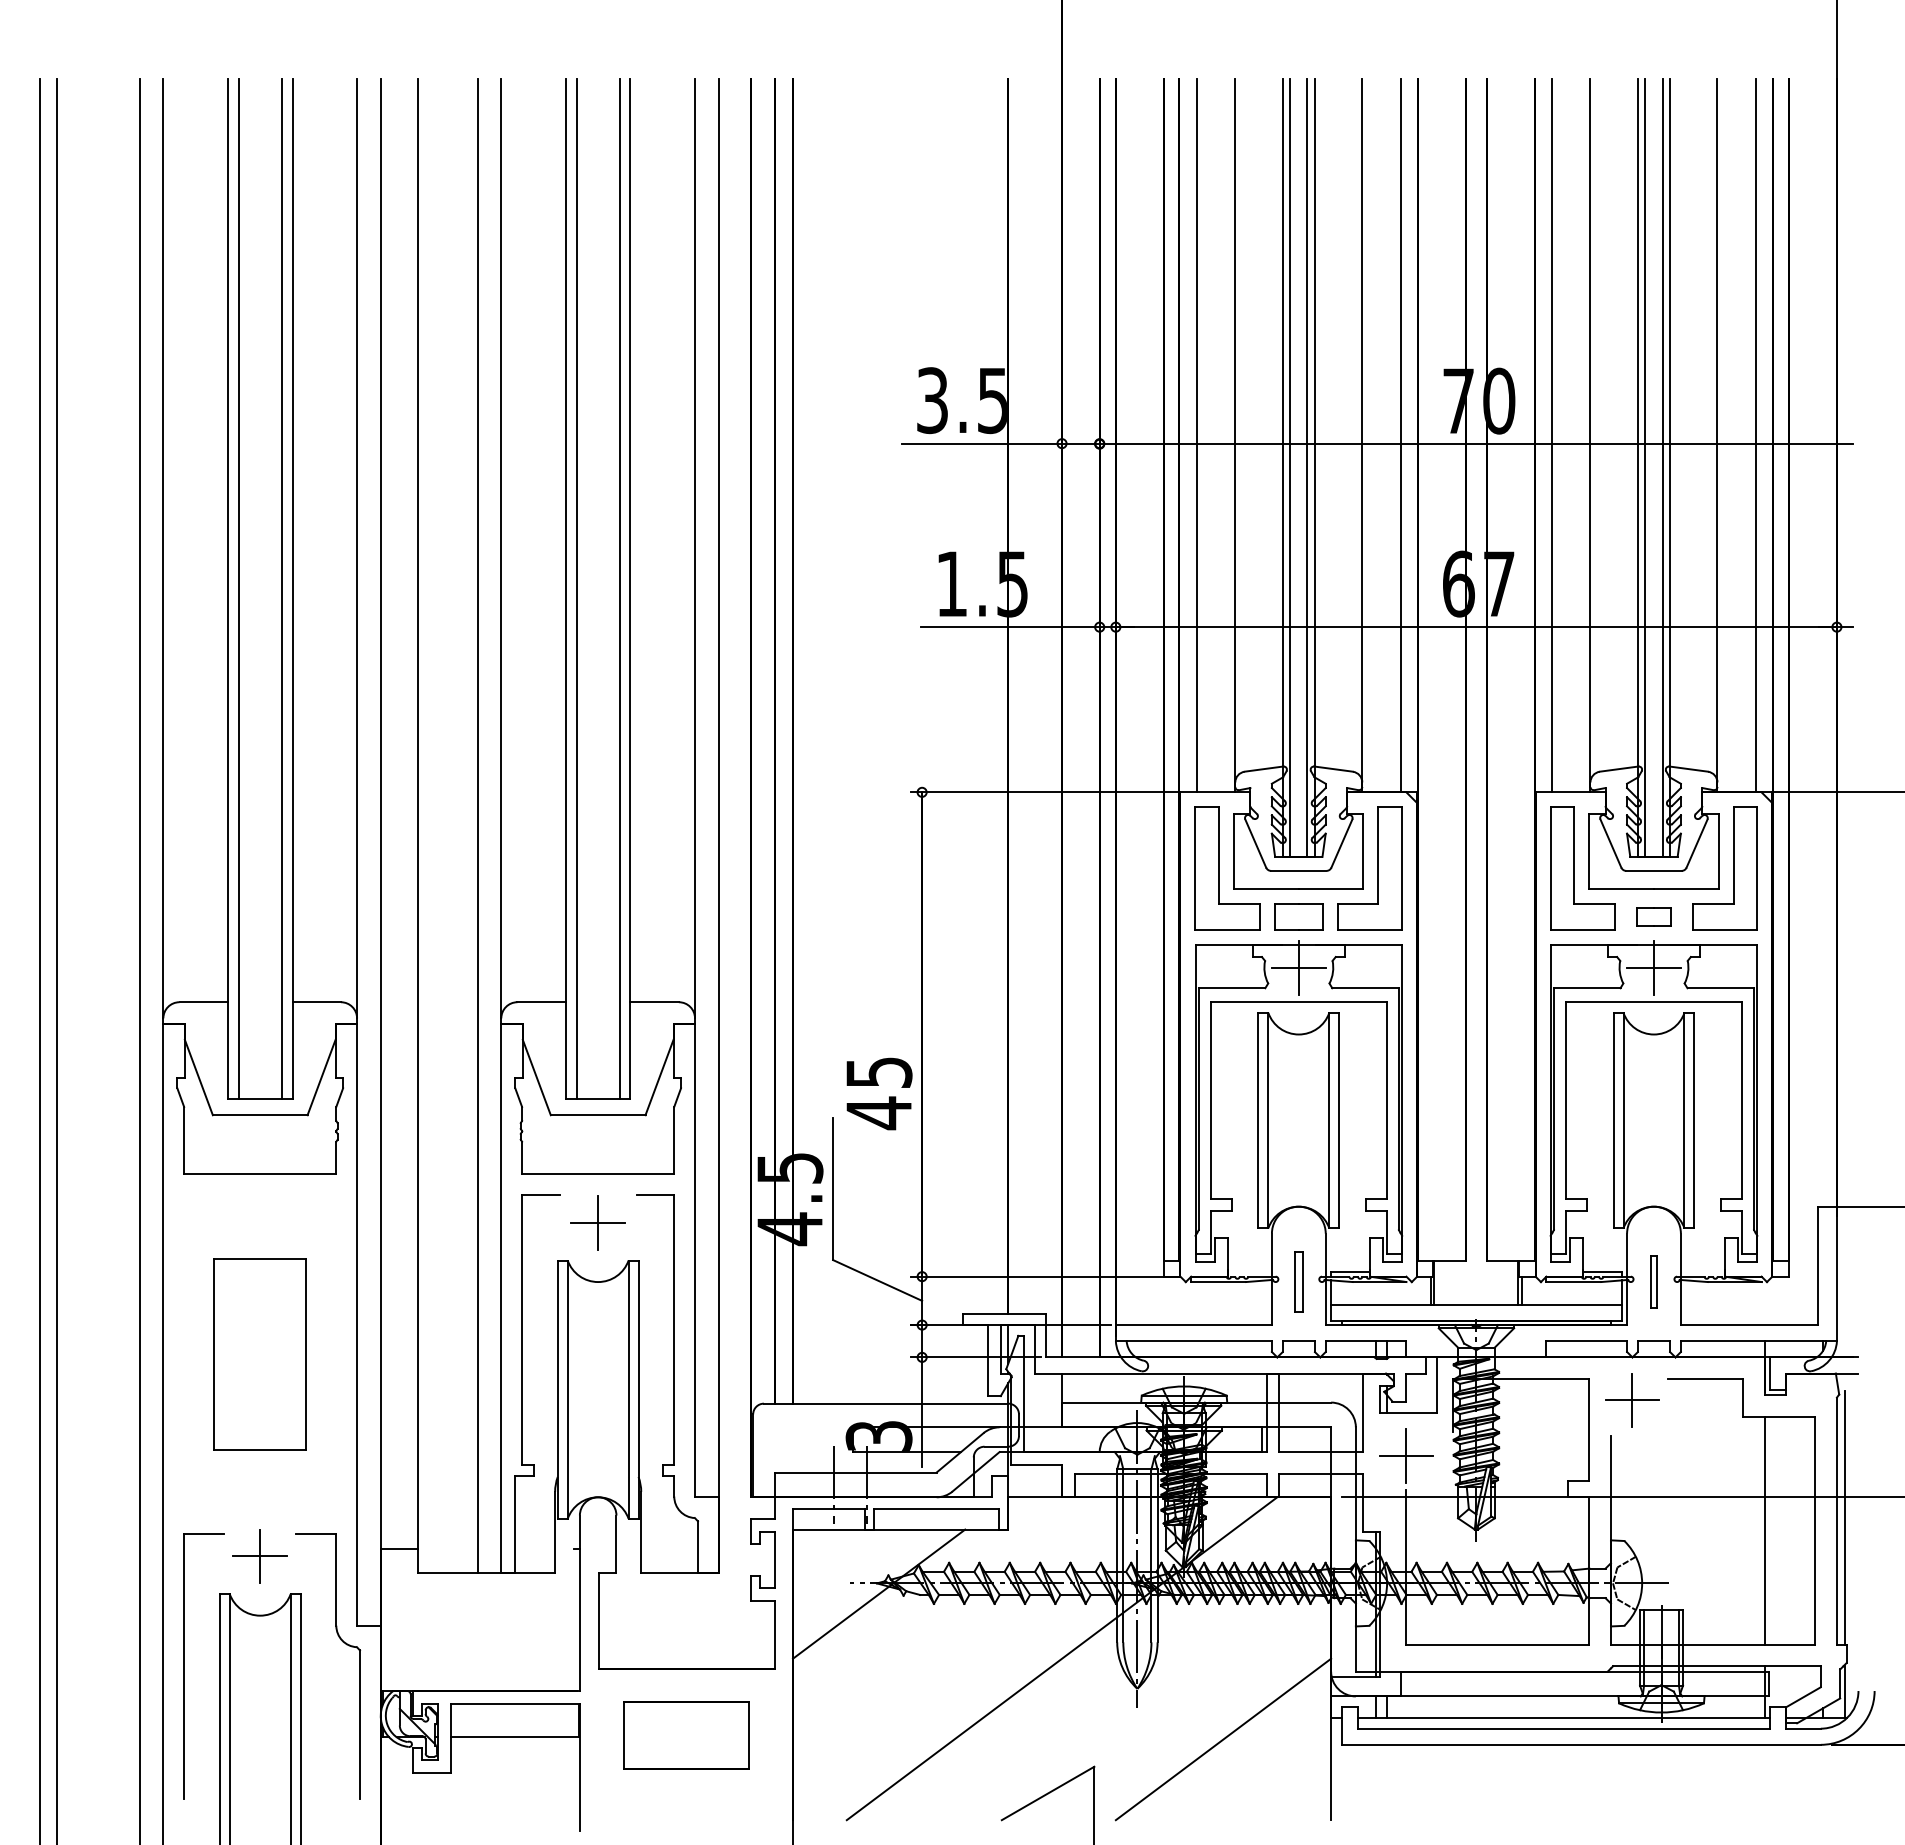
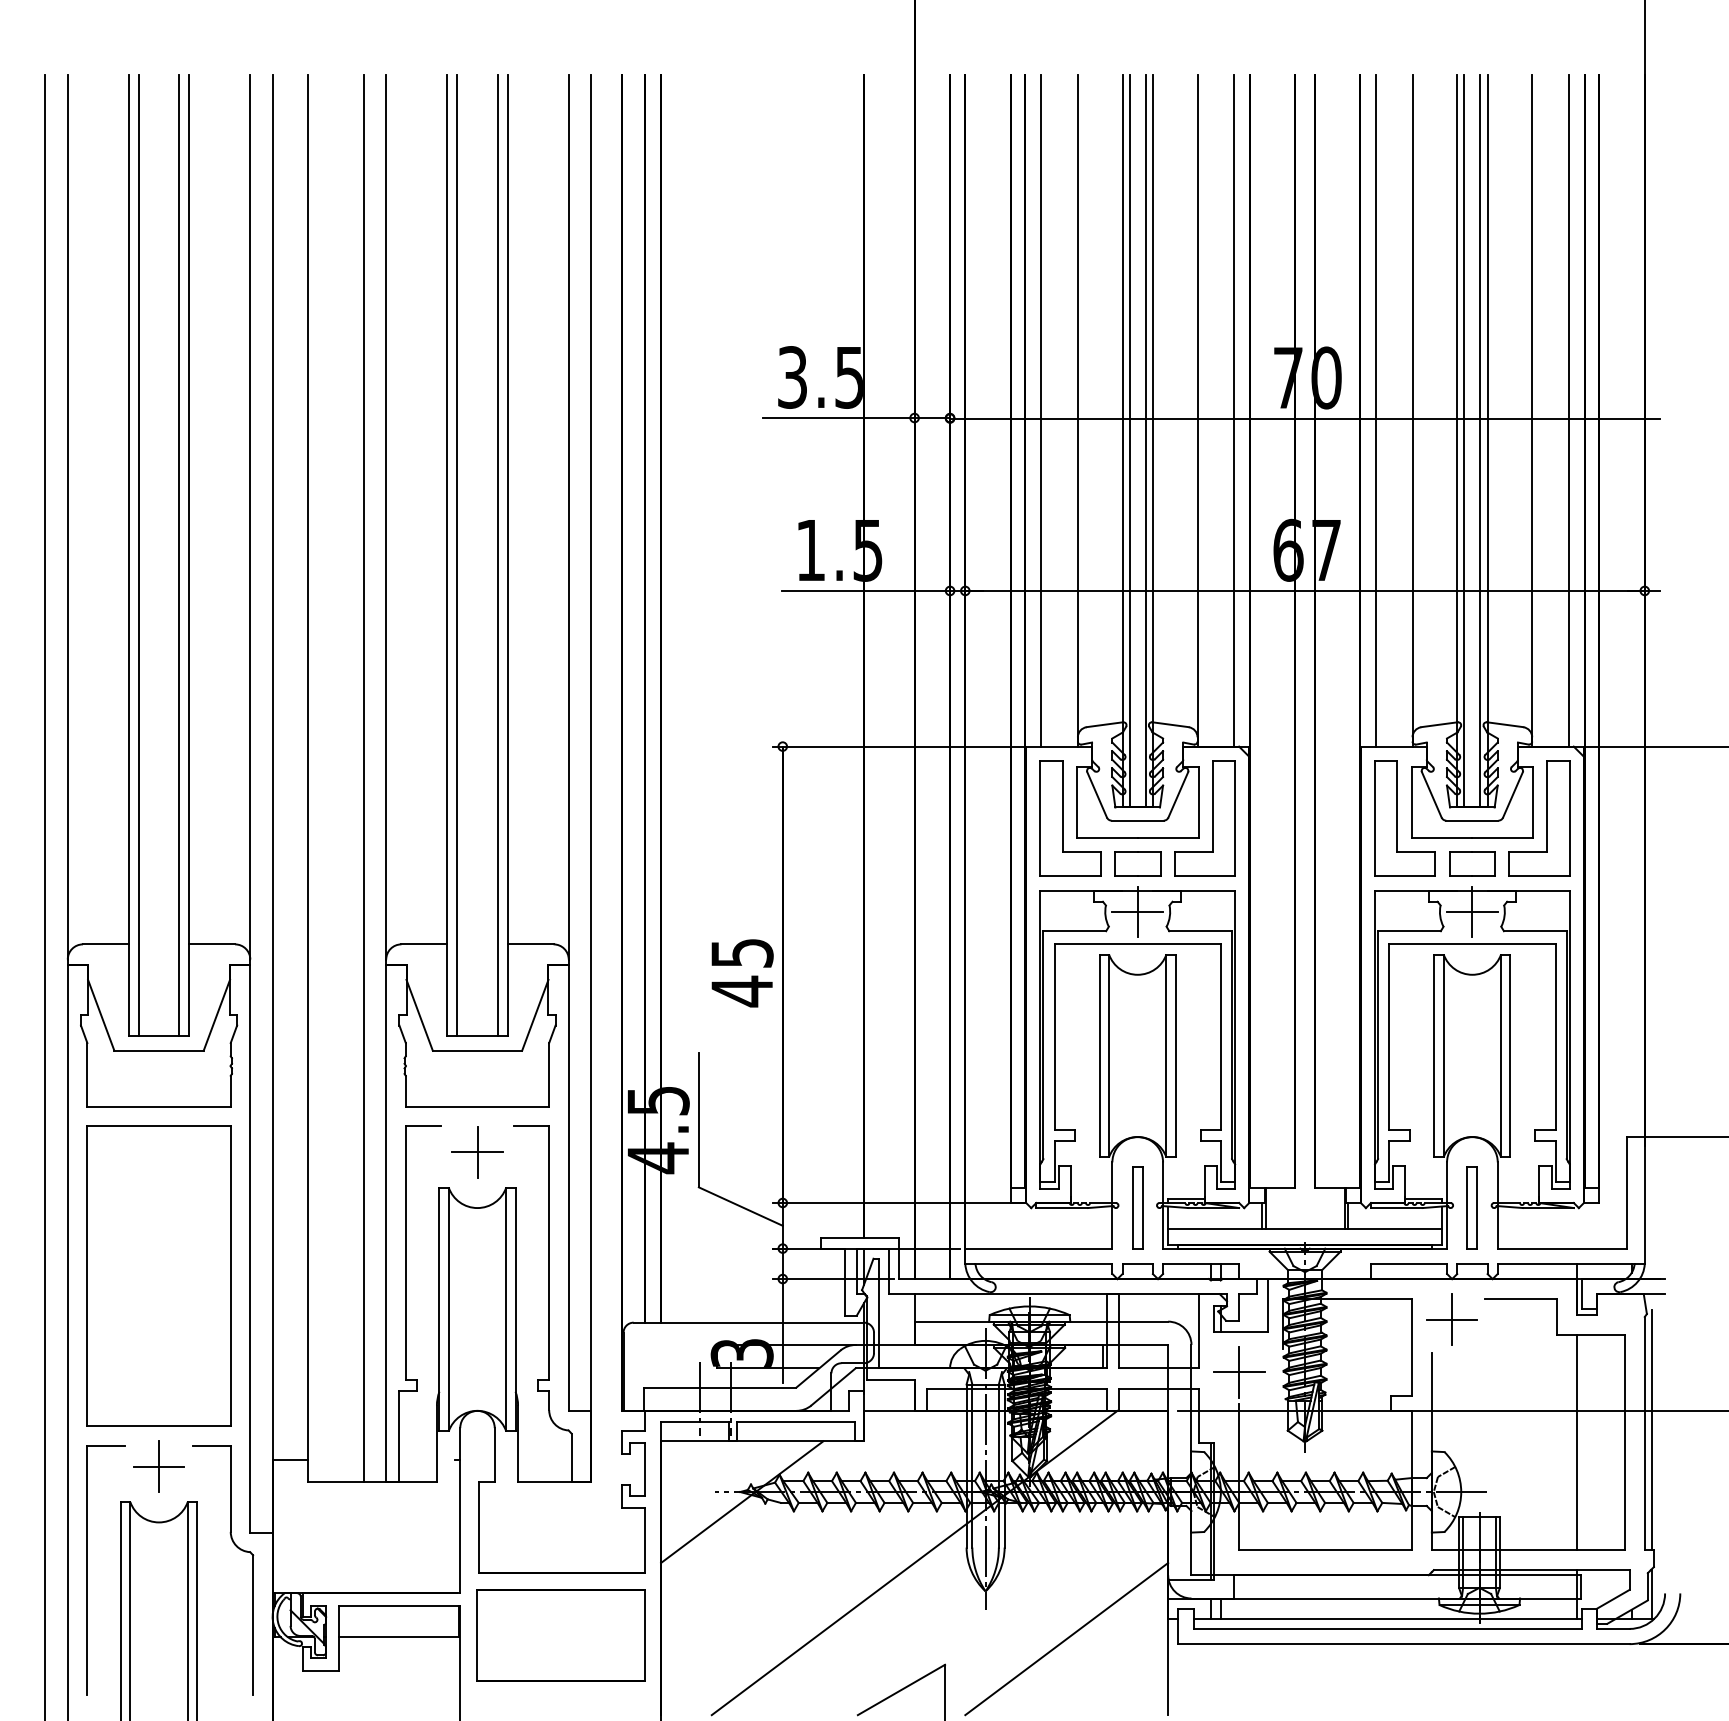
part: (1653, 916) -> (1471, 863), size x1.43
text: (879, 1093) -> (742, 972), moved
part: (1298, 1281) -> (1137, 1207), size x1.43
part: (1653, 1281) -> (1471, 1207), size x1.67
part: (259, 1353) -> (158, 1275), size x1.67
part: (685, 1735) -> (559, 1635), size x1.43

